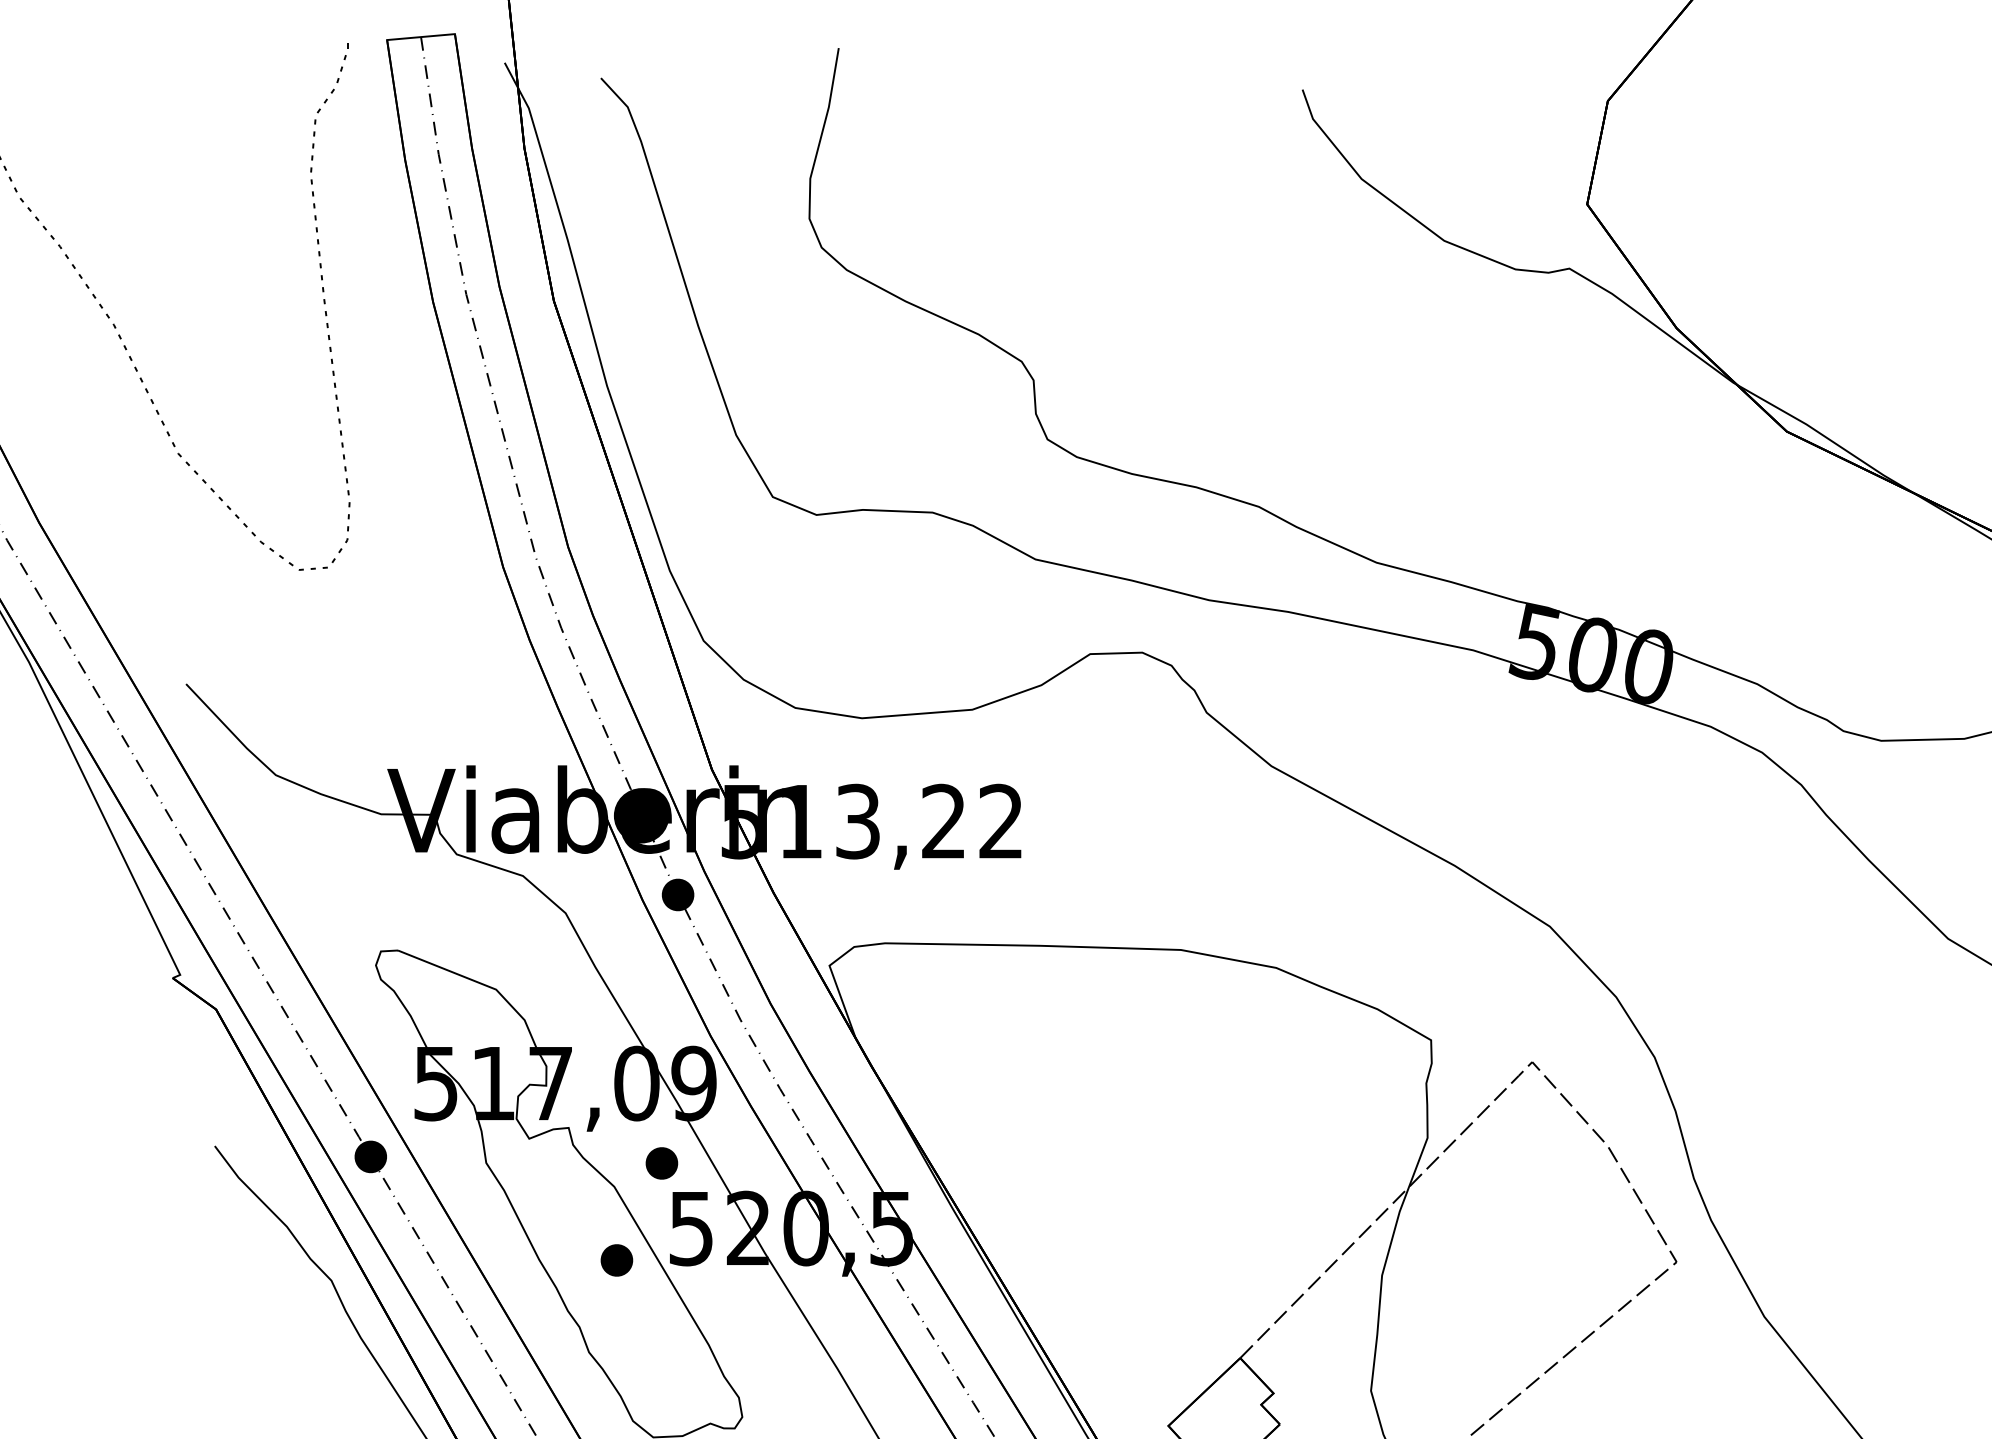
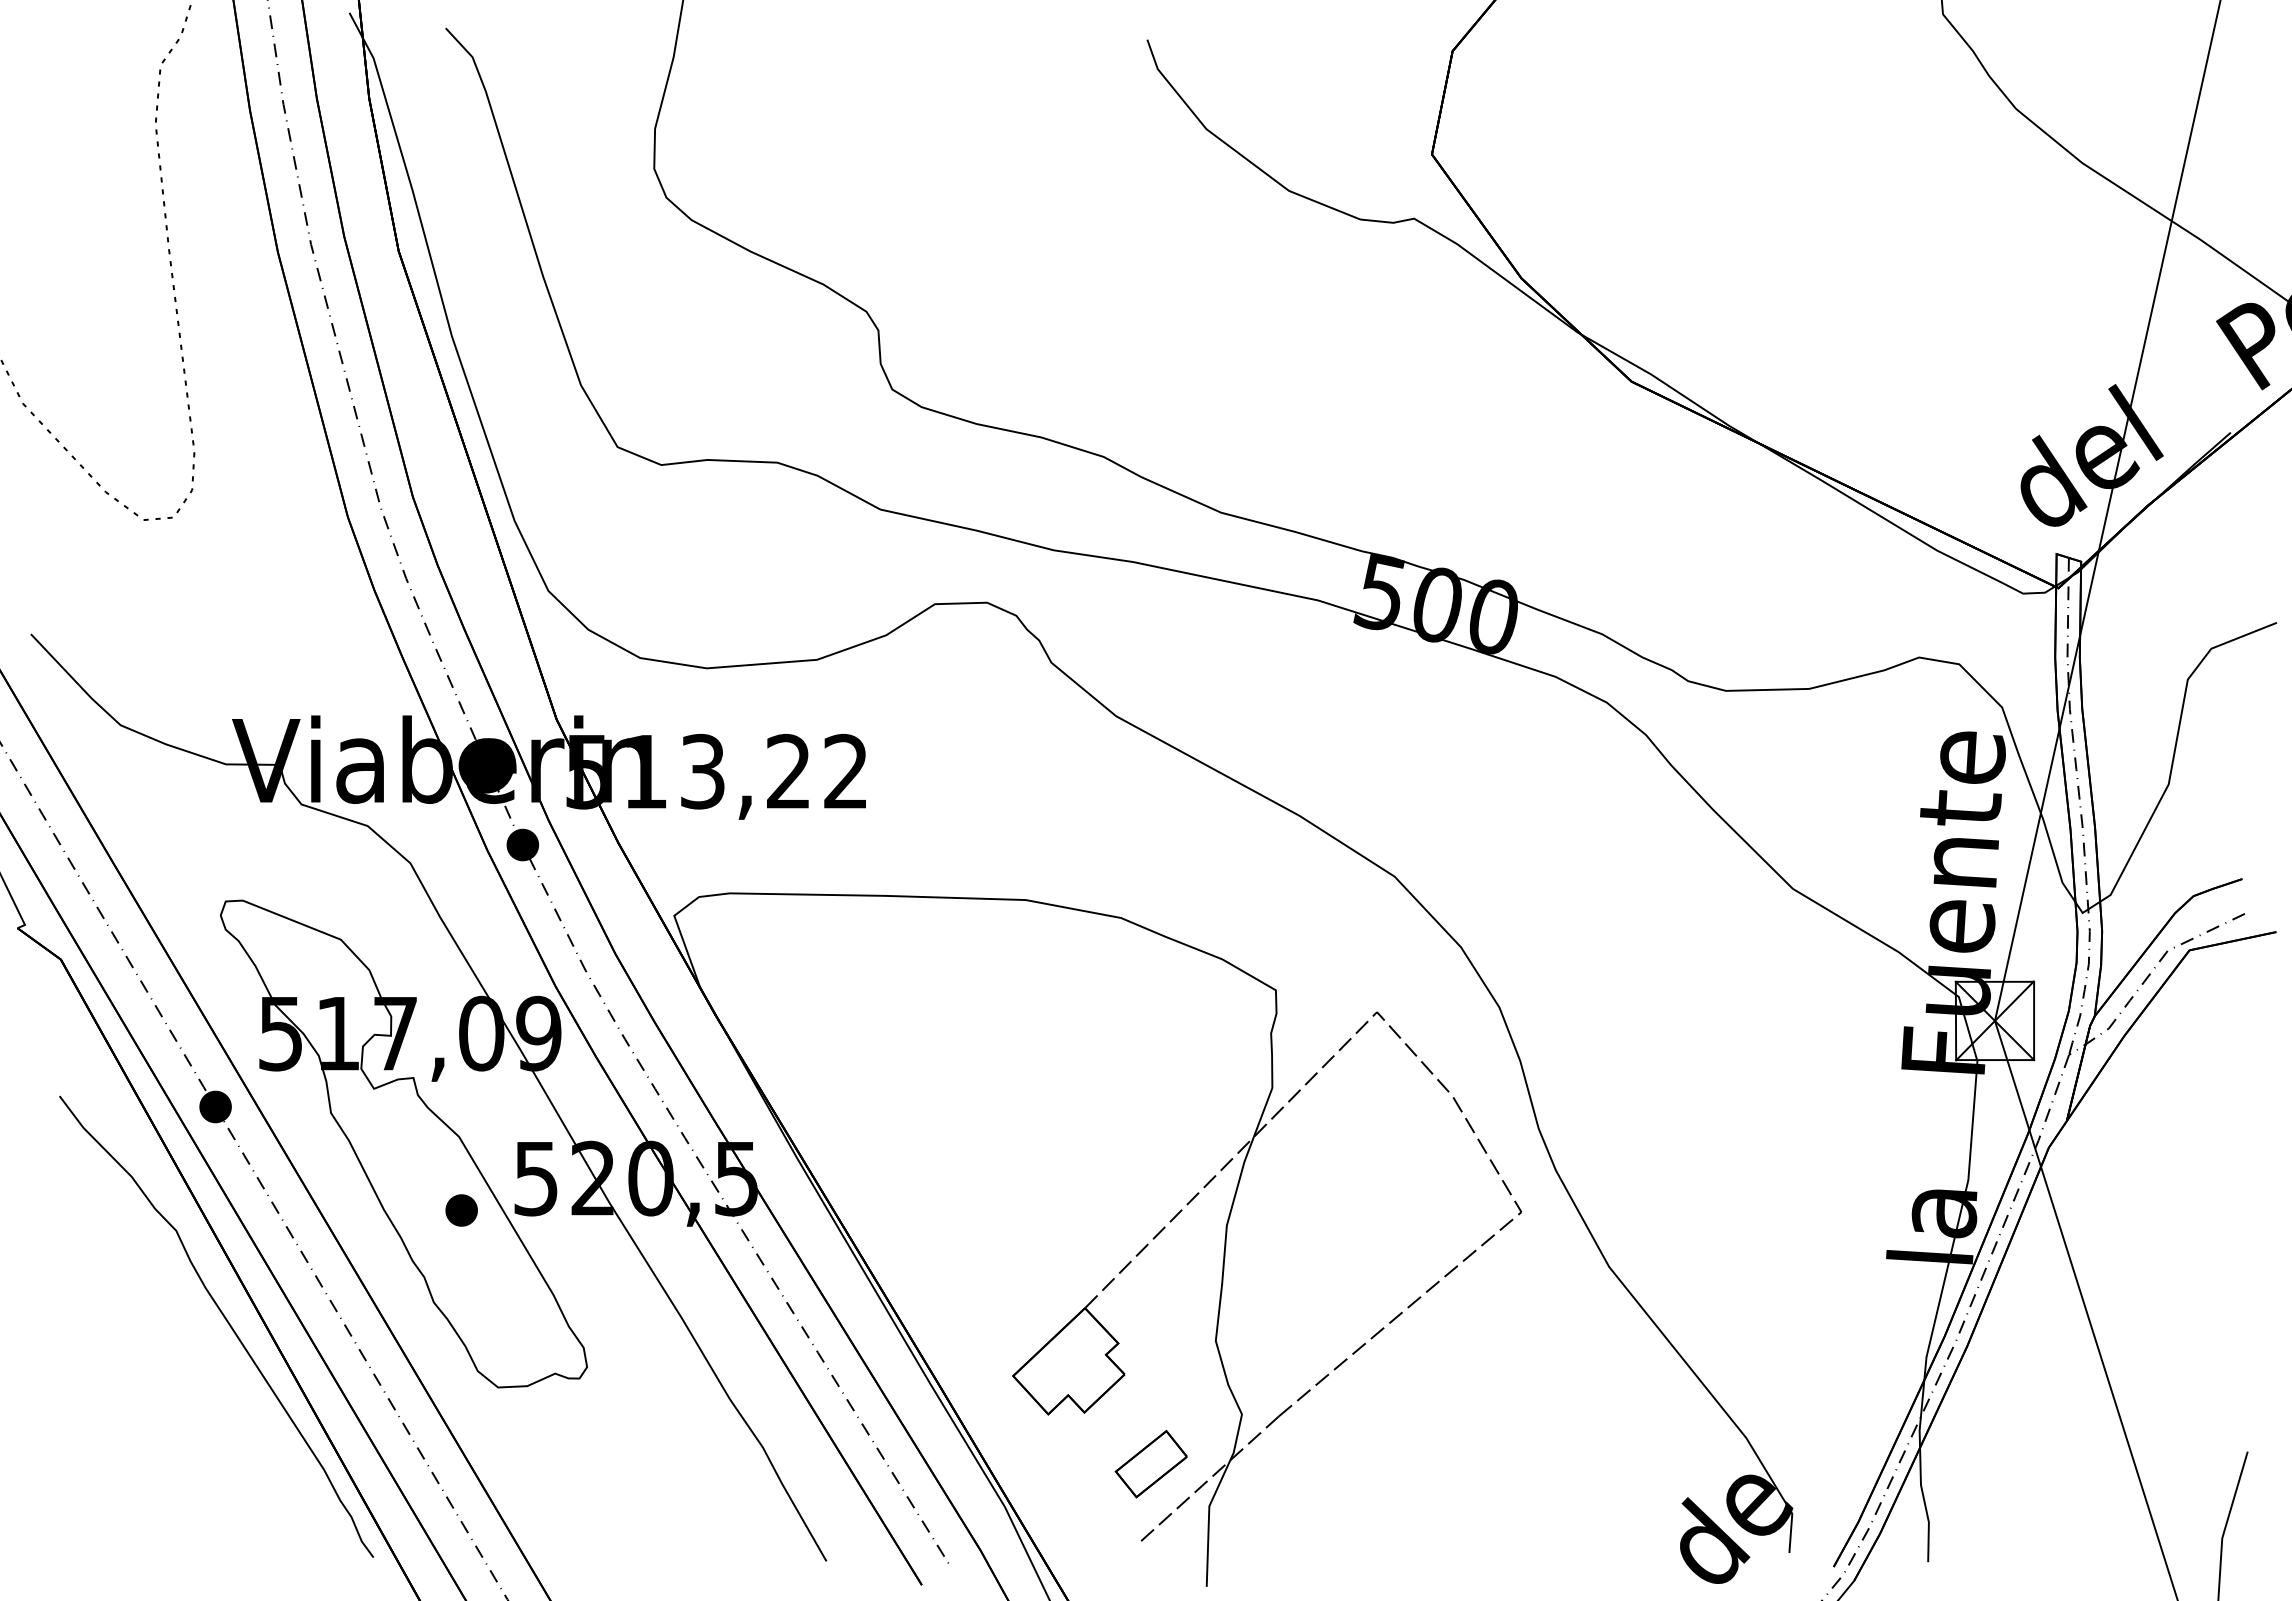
part: (661, 1163) -> (506, 1113), removed

